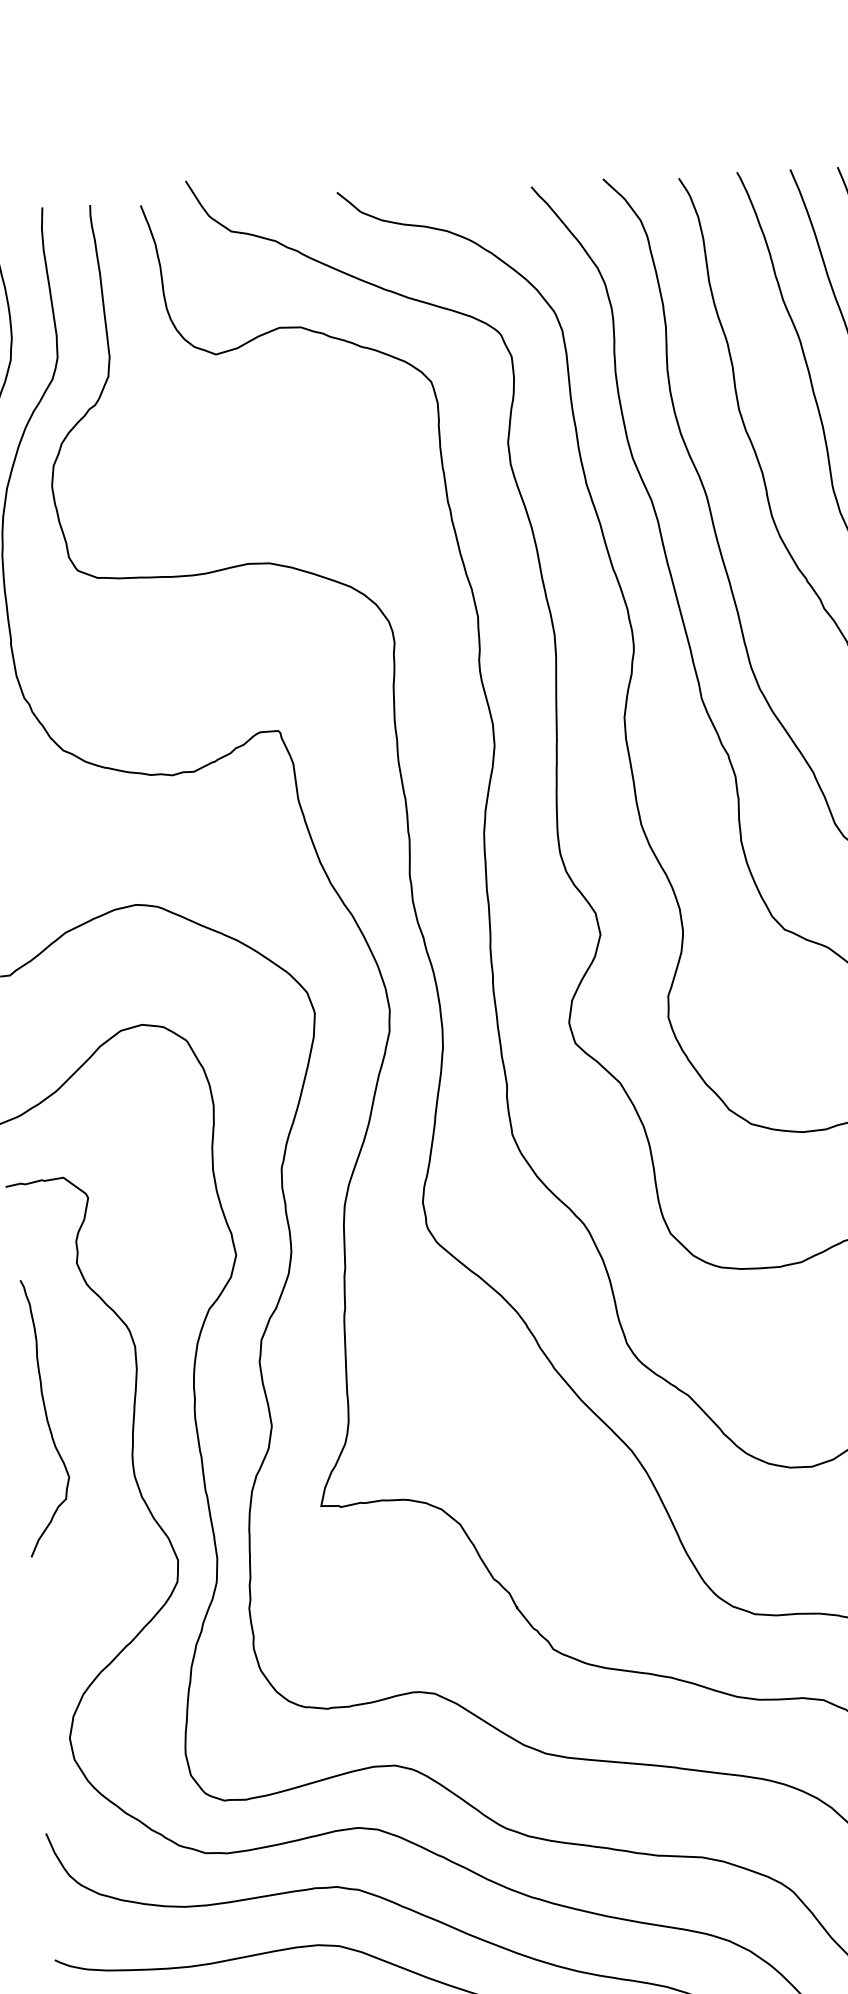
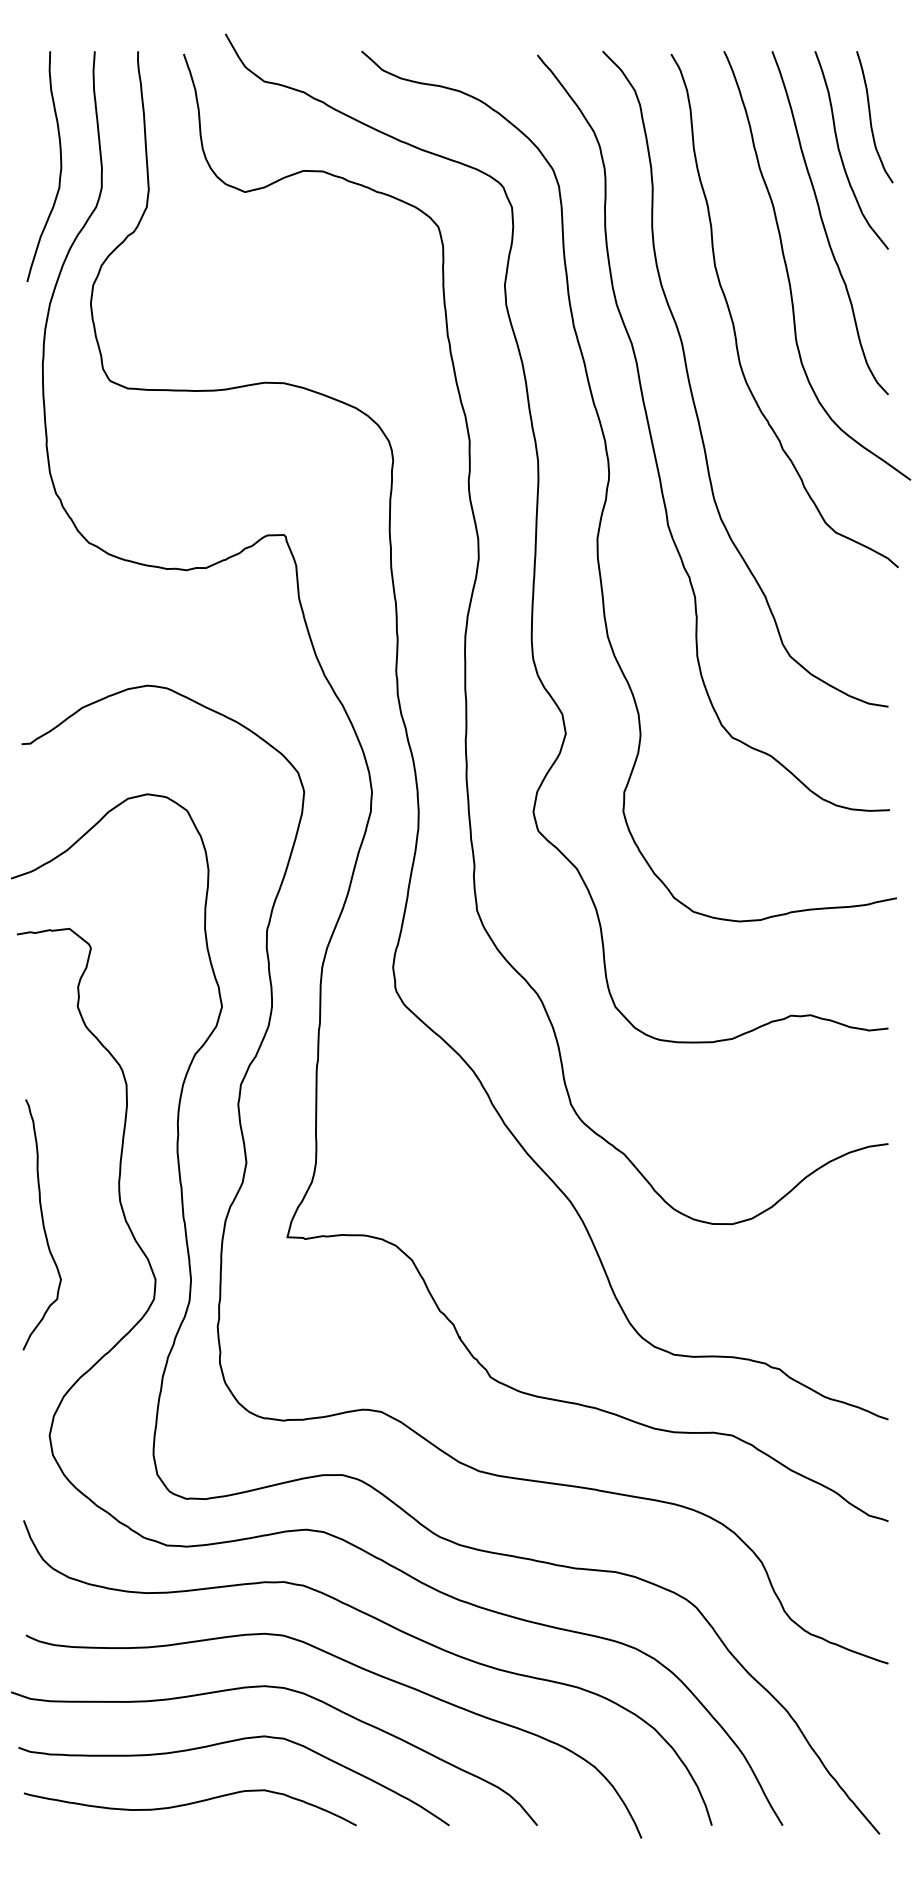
curve: (45, 1417) -> (42, 1224), moved

